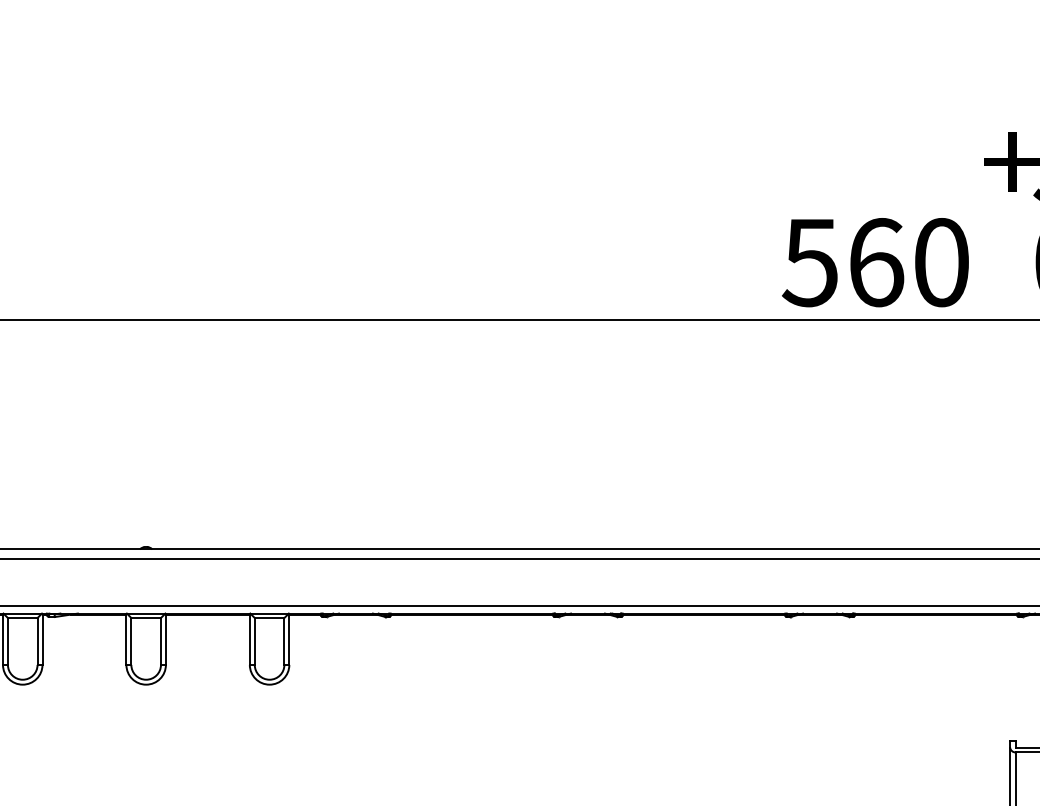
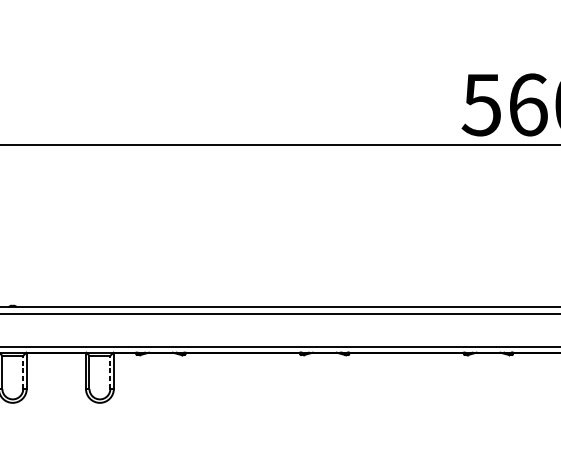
line: (160, 640) -> (22, 371), solid -> dashed
line: (284, 640) -> (110, 371), solid -> dashed

